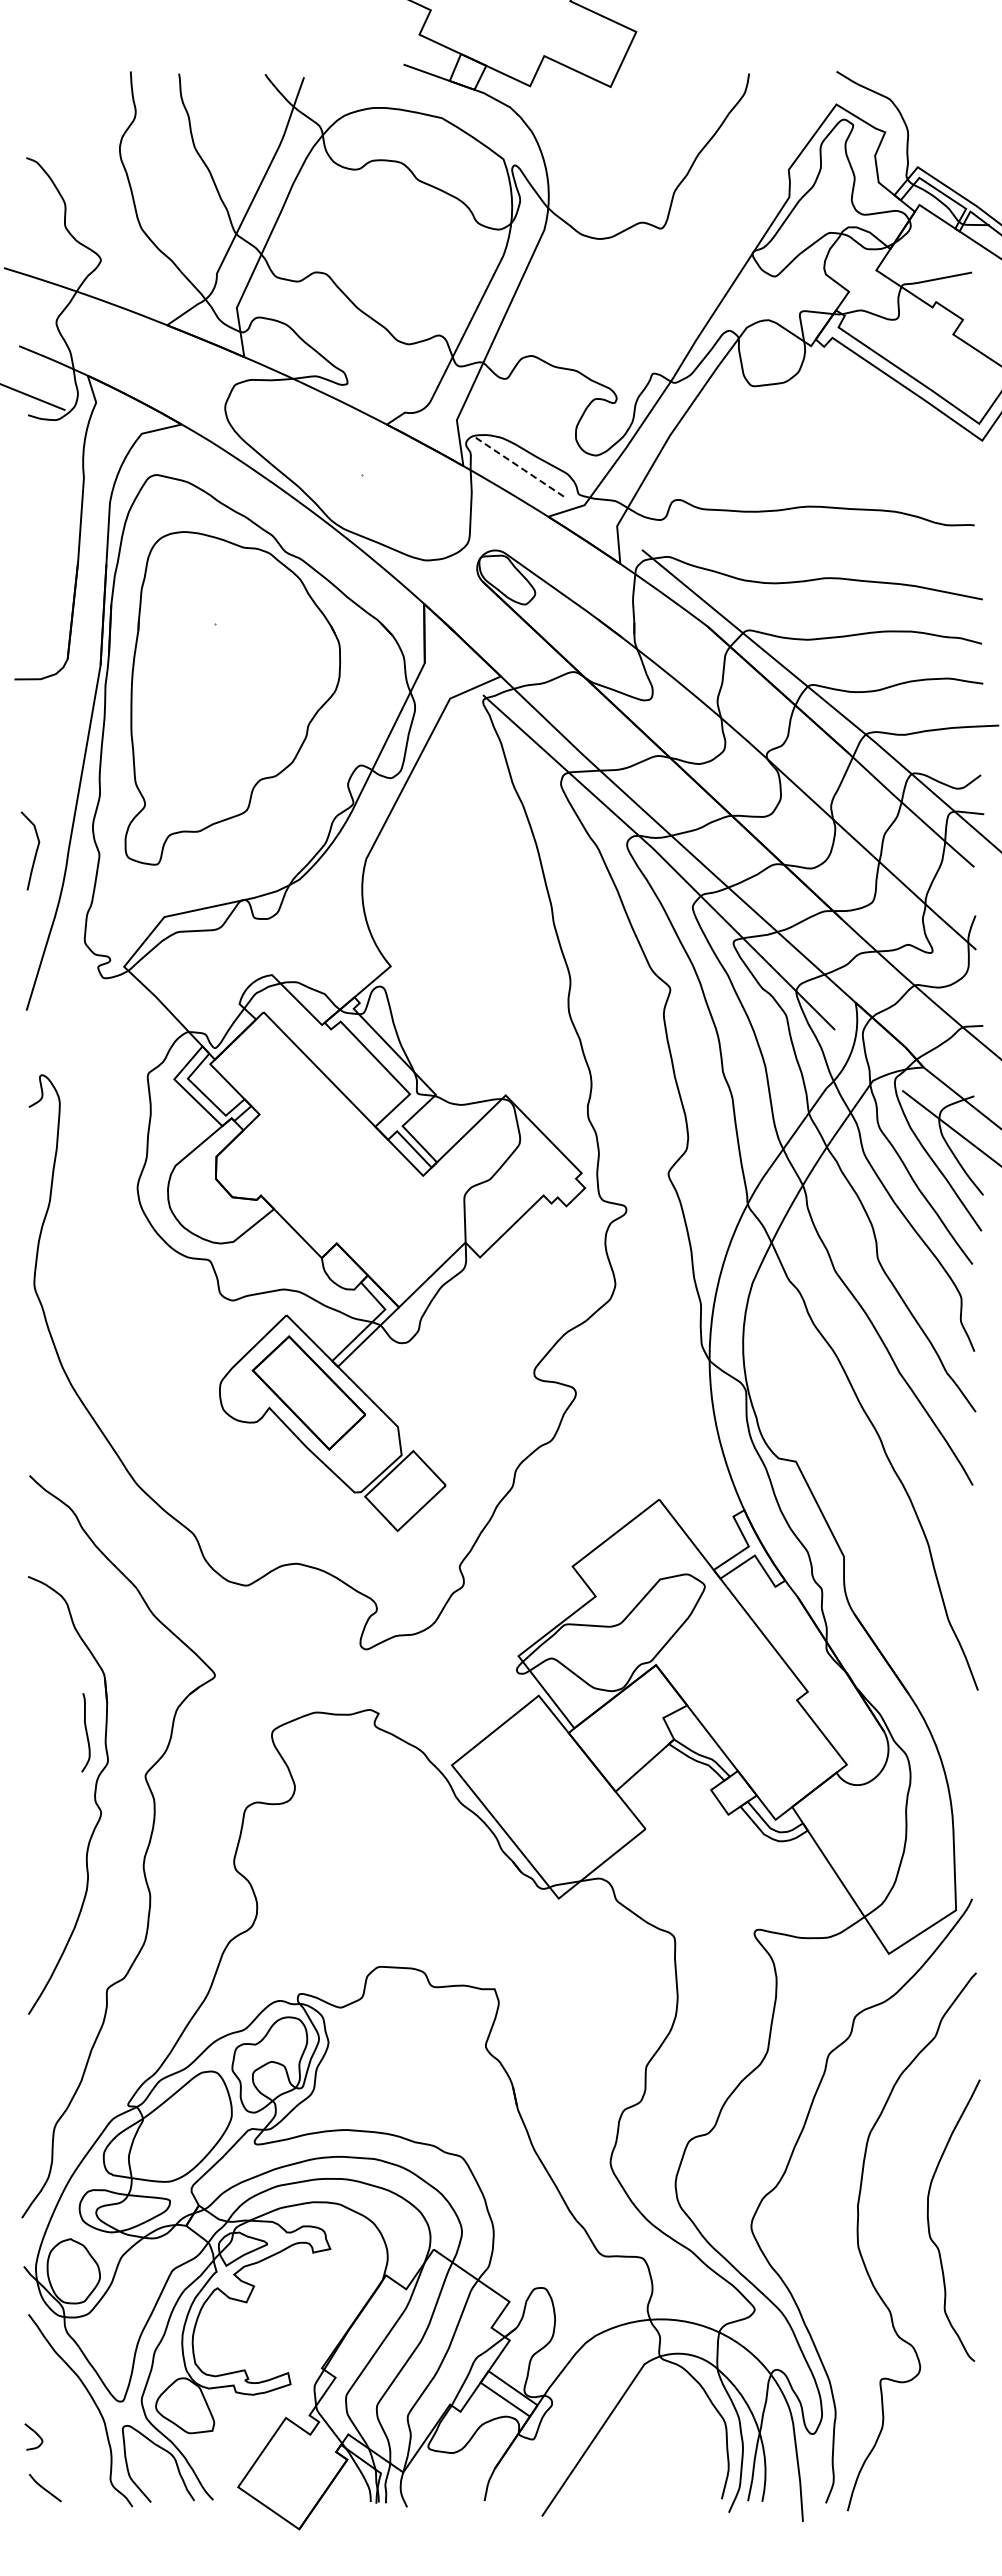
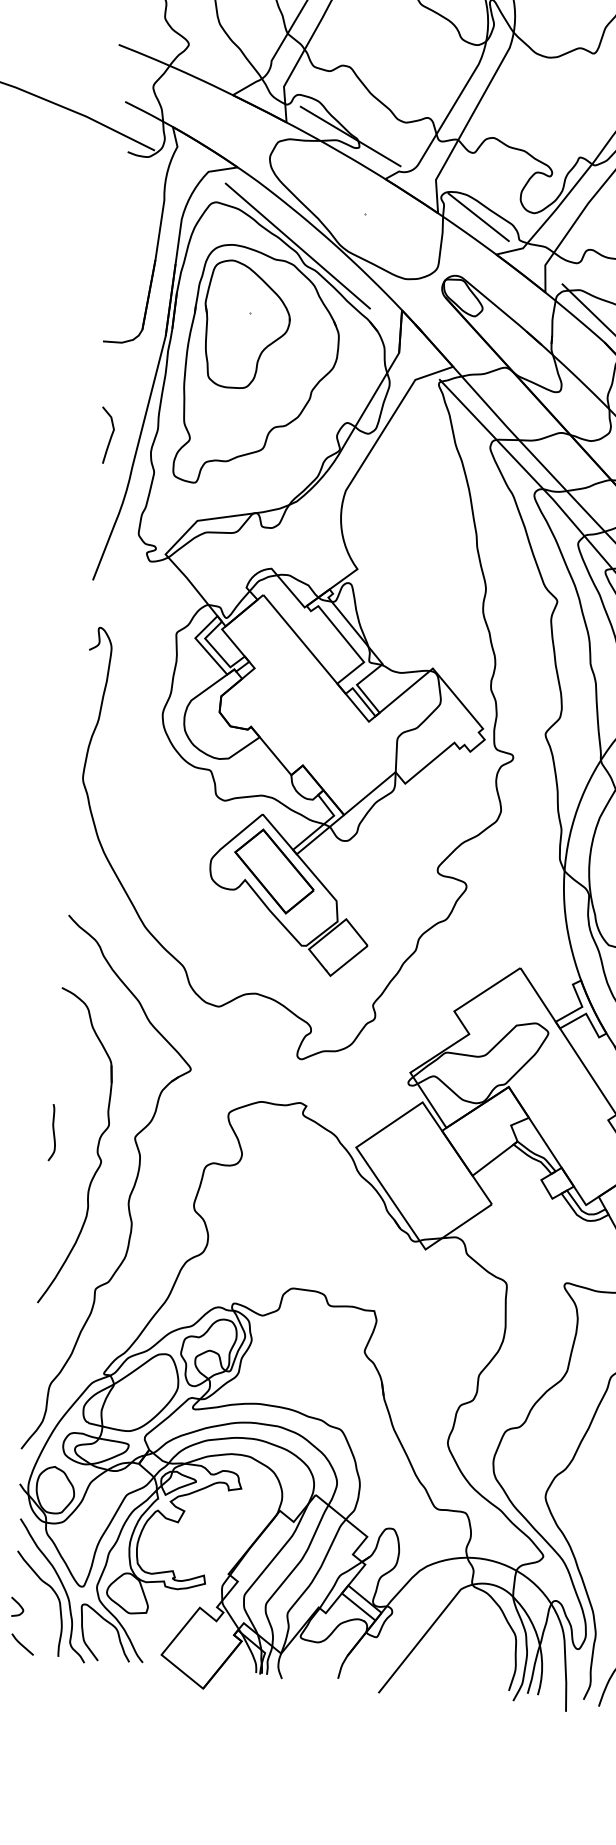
line: (334, 369) -> (350, 136), added
line: (520, 467) -> (479, 217), dashed -> solid
line: (273, 526) -> (298, 246), added
part: (211, 641) -> (246, 325), added
curve: (35, 851) -> (110, 436), moved
curve: (85, 1732) -> (53, 1132), moved
curve: (83, 2413) -> (54, 1593), added

